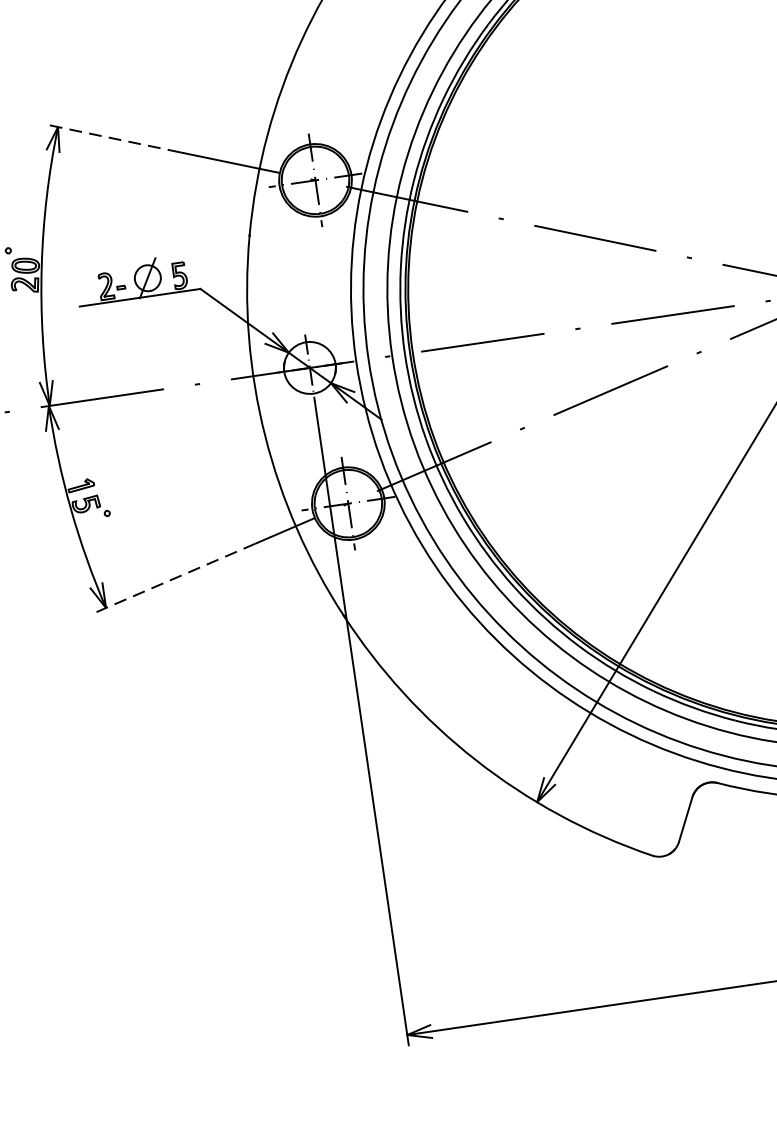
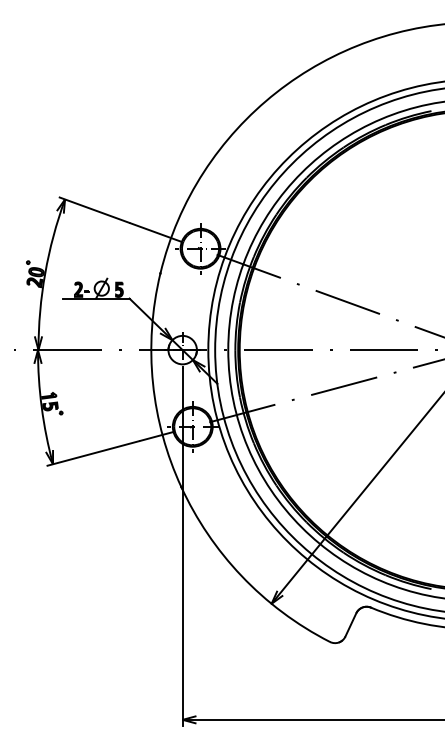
line: (114, 139) -> (94, 210), dashed -> solid
line: (174, 578) -> (92, 453), dashed -> solid

